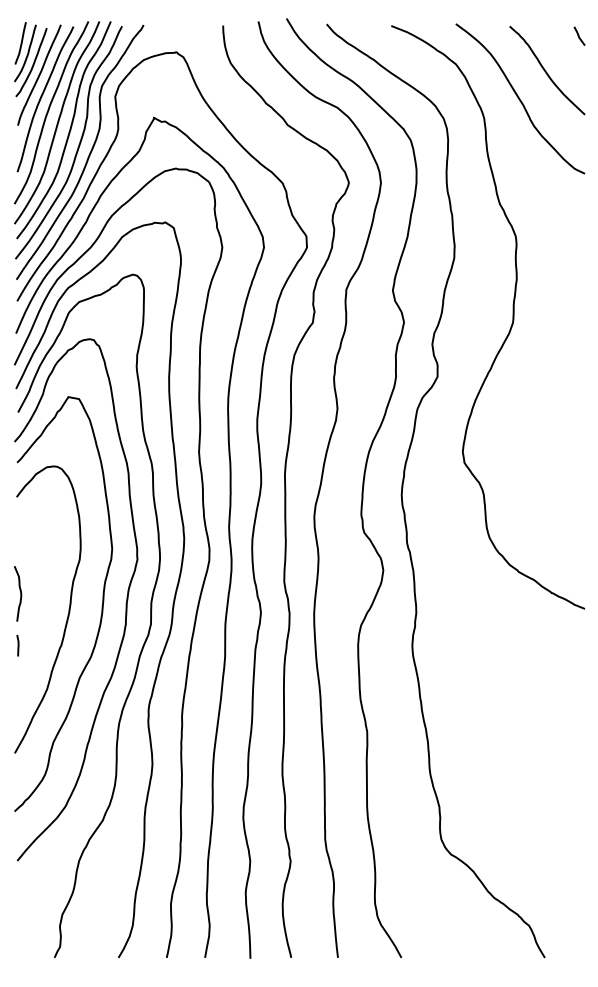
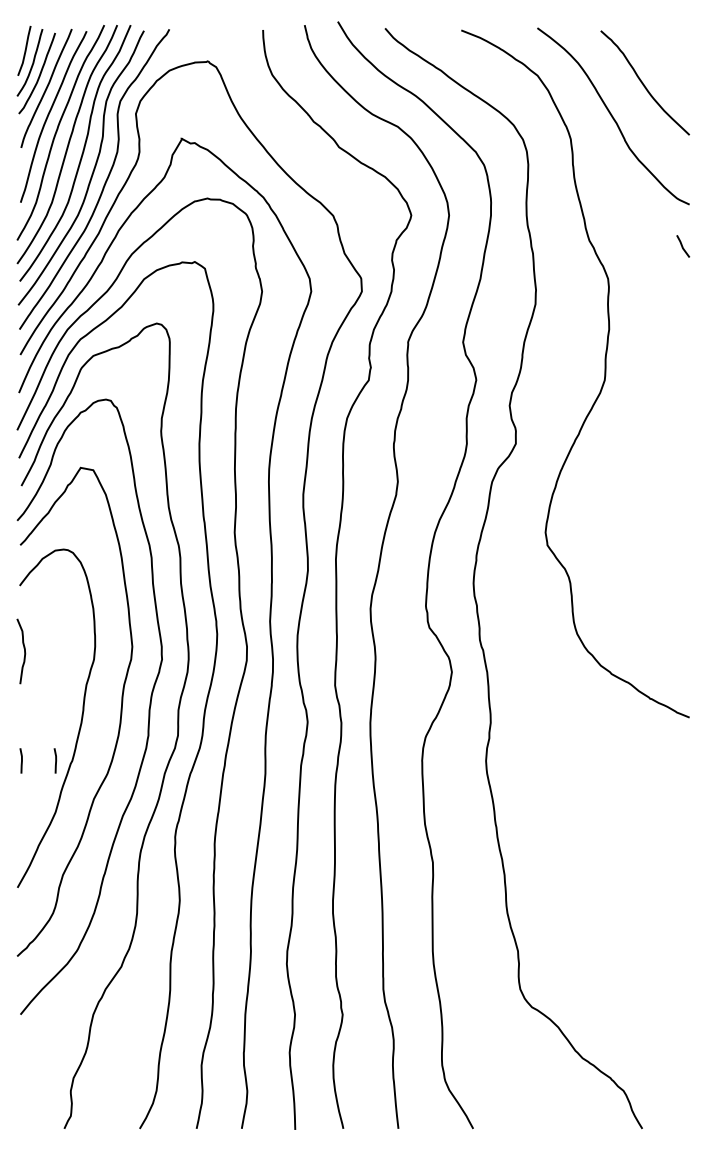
line: (579, 35) -> (683, 245), moved
curve: (20, 593) -> (24, 651), moved
line: (46, 645) -> (54, 760), added

